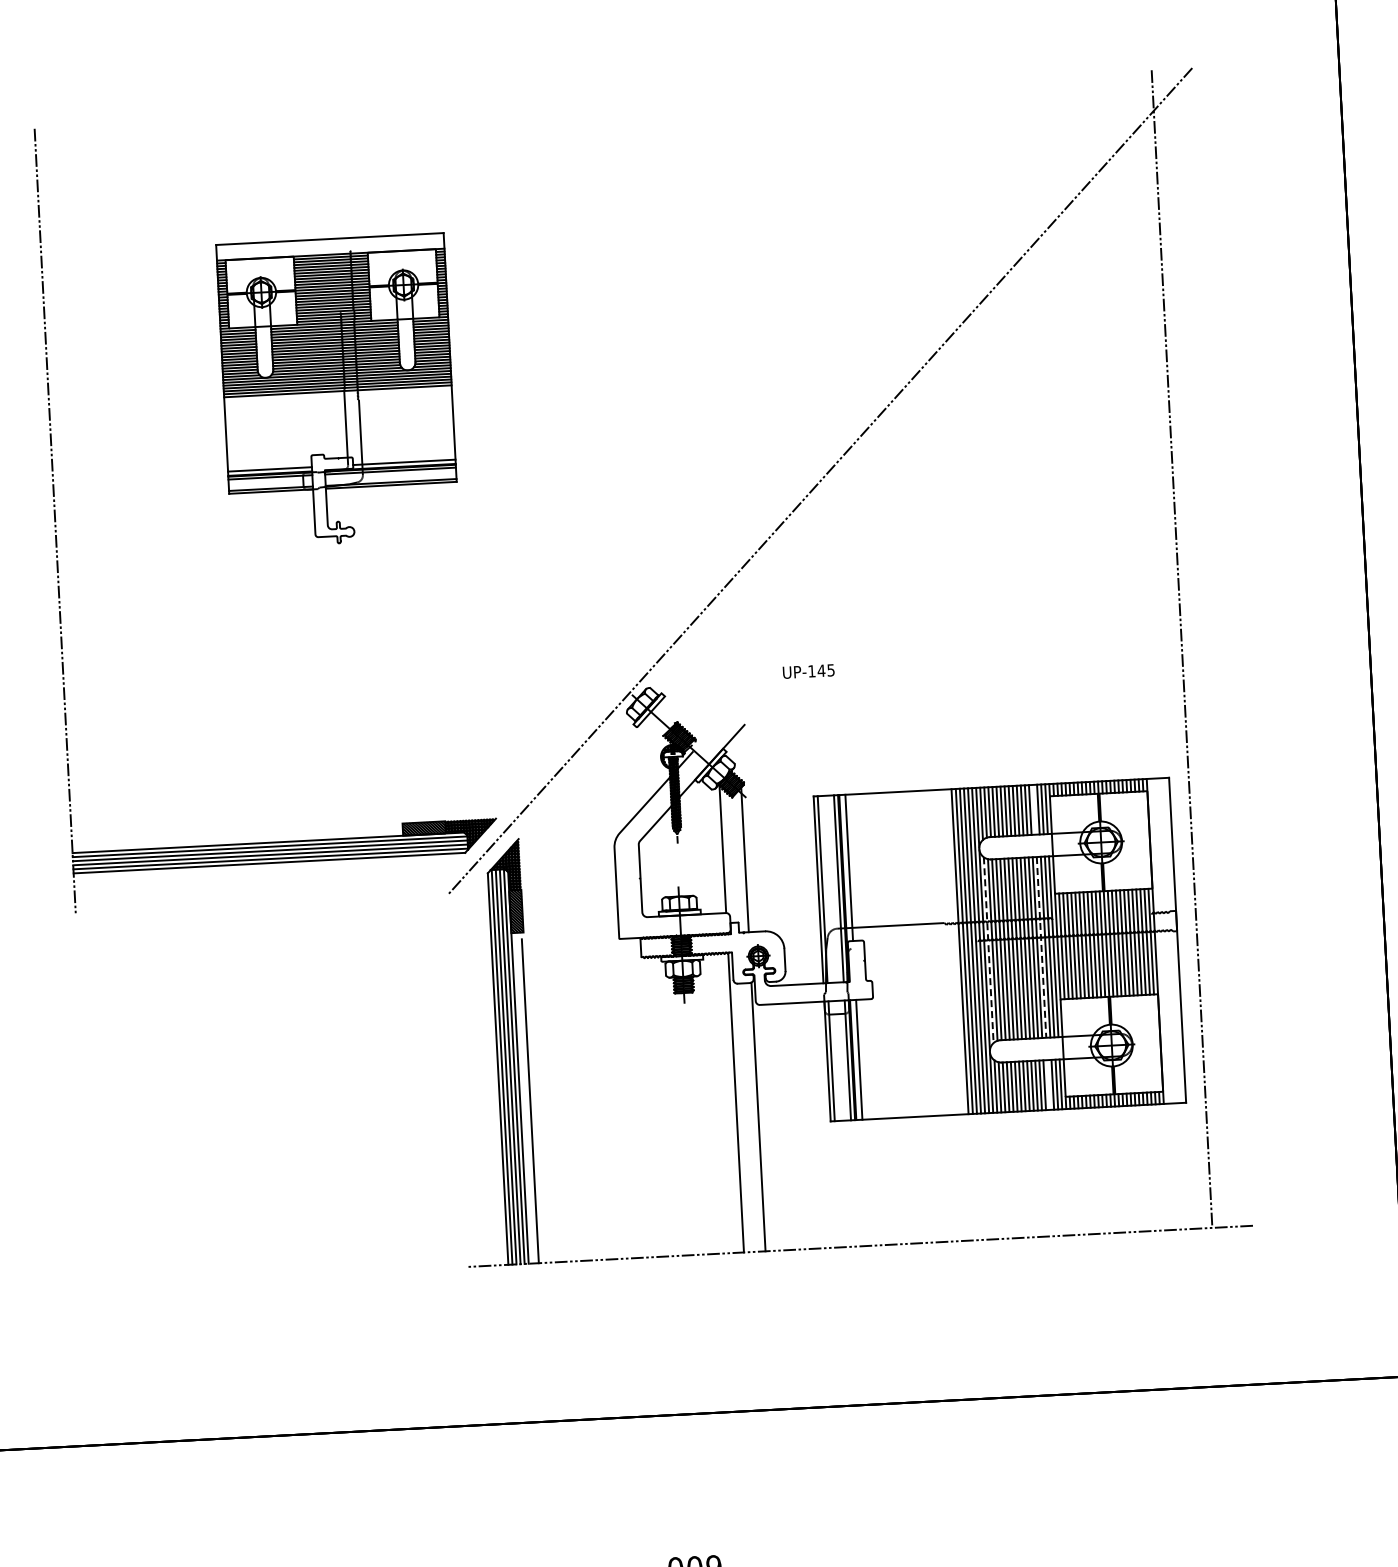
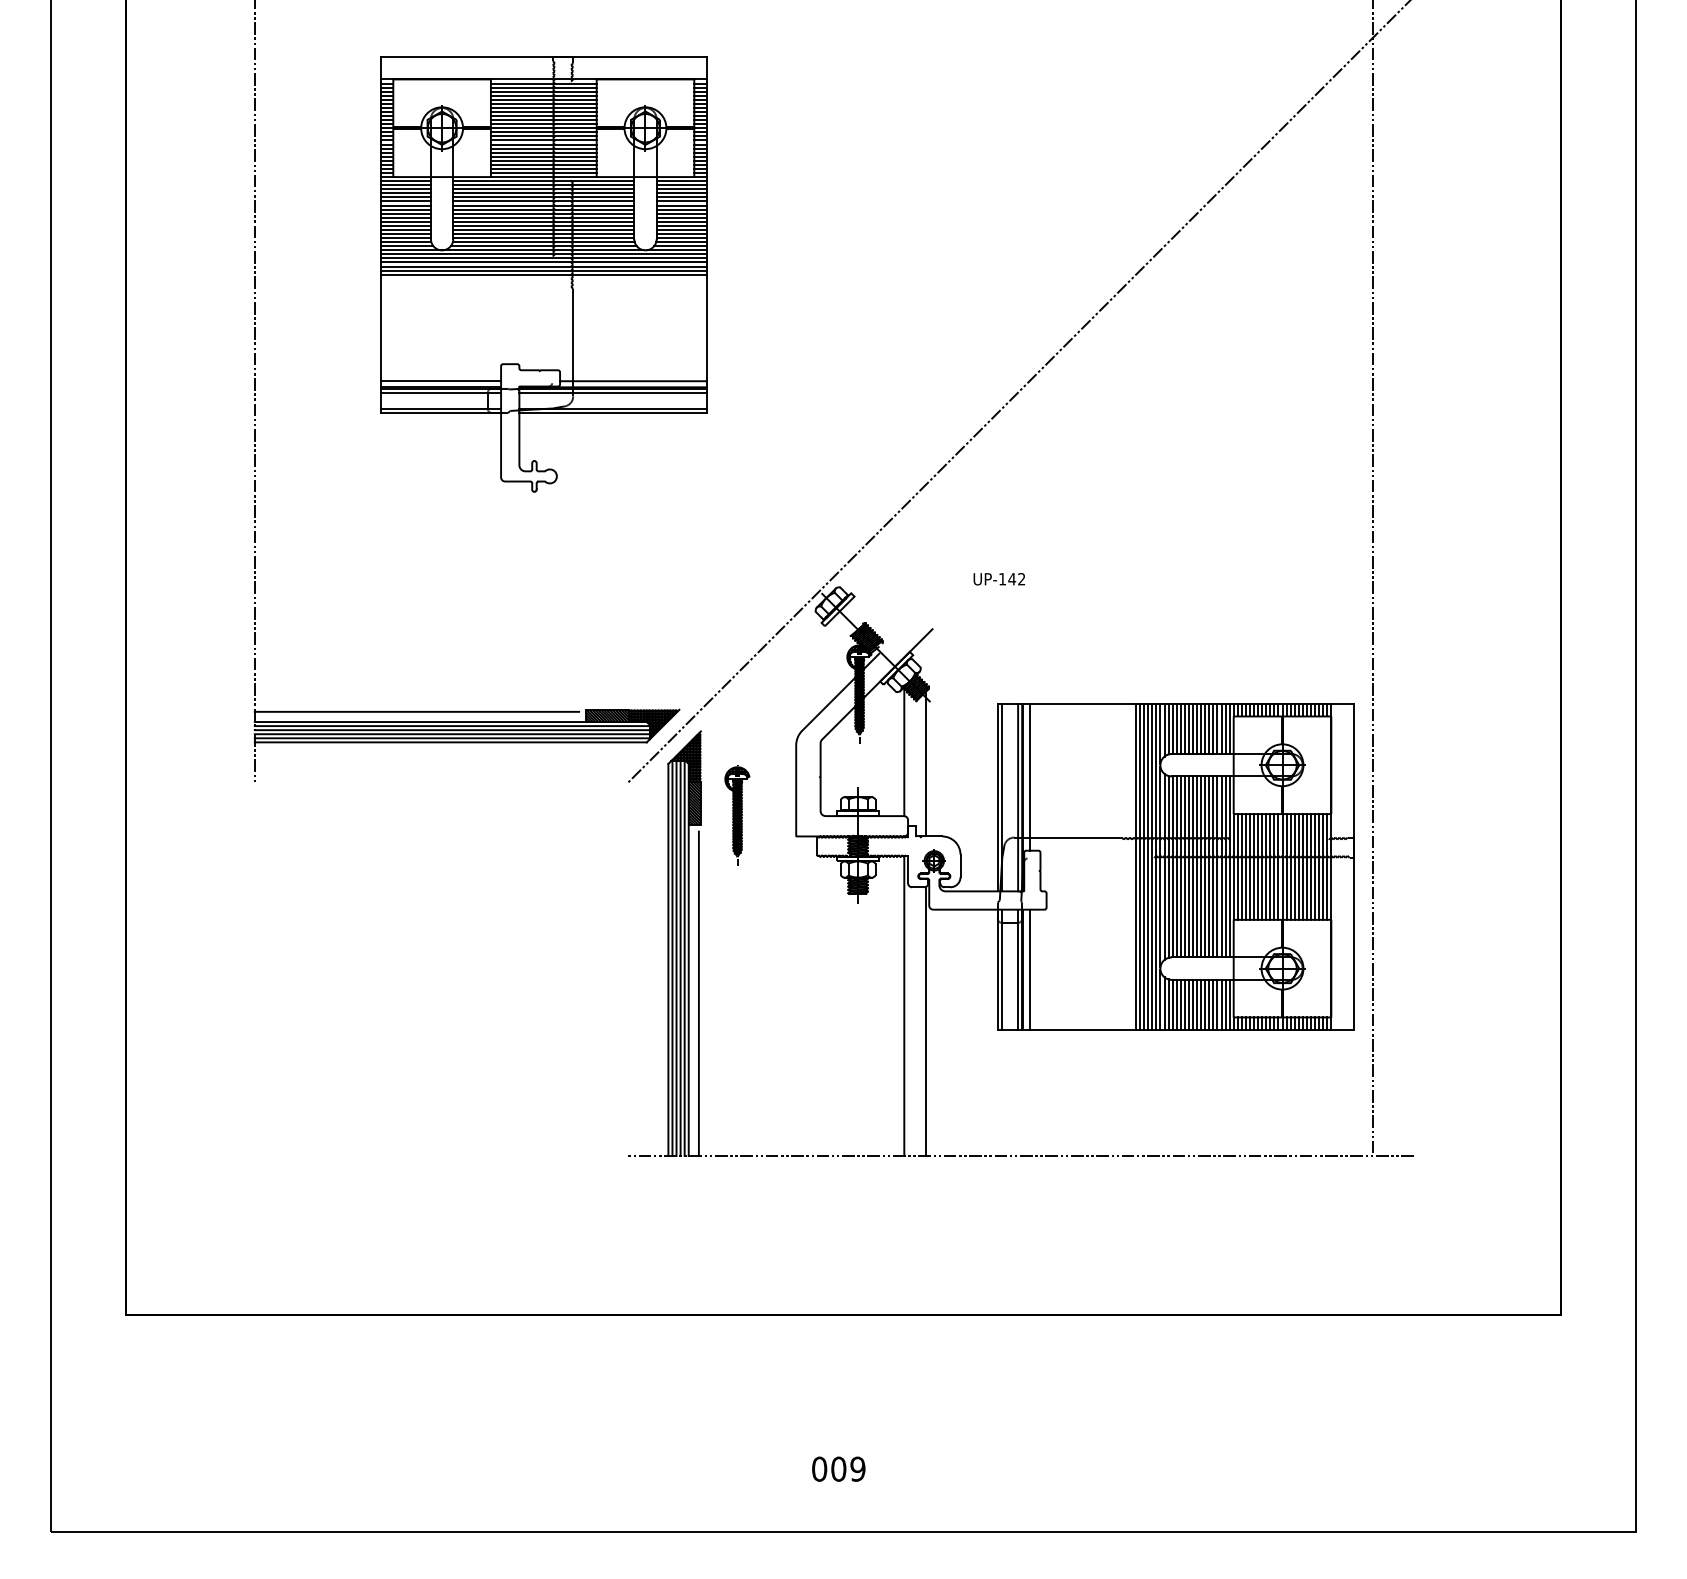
part: (337, 391) -> (543, 274), size x1.43
text: (830, 670) -> (1021, 579), UP-145 -> UP-142
line: (1034, 810) -> (1217, 729), added
line: (233, 834) -> (416, 711), added
part: (559, 921) -> (737, 815), added
line: (1041, 946) -> (1217, 866), dashed -> solid
line: (988, 949) -> (1164, 866), dashed -> solid
line: (1048, 1084) -> (1217, 1004), added

